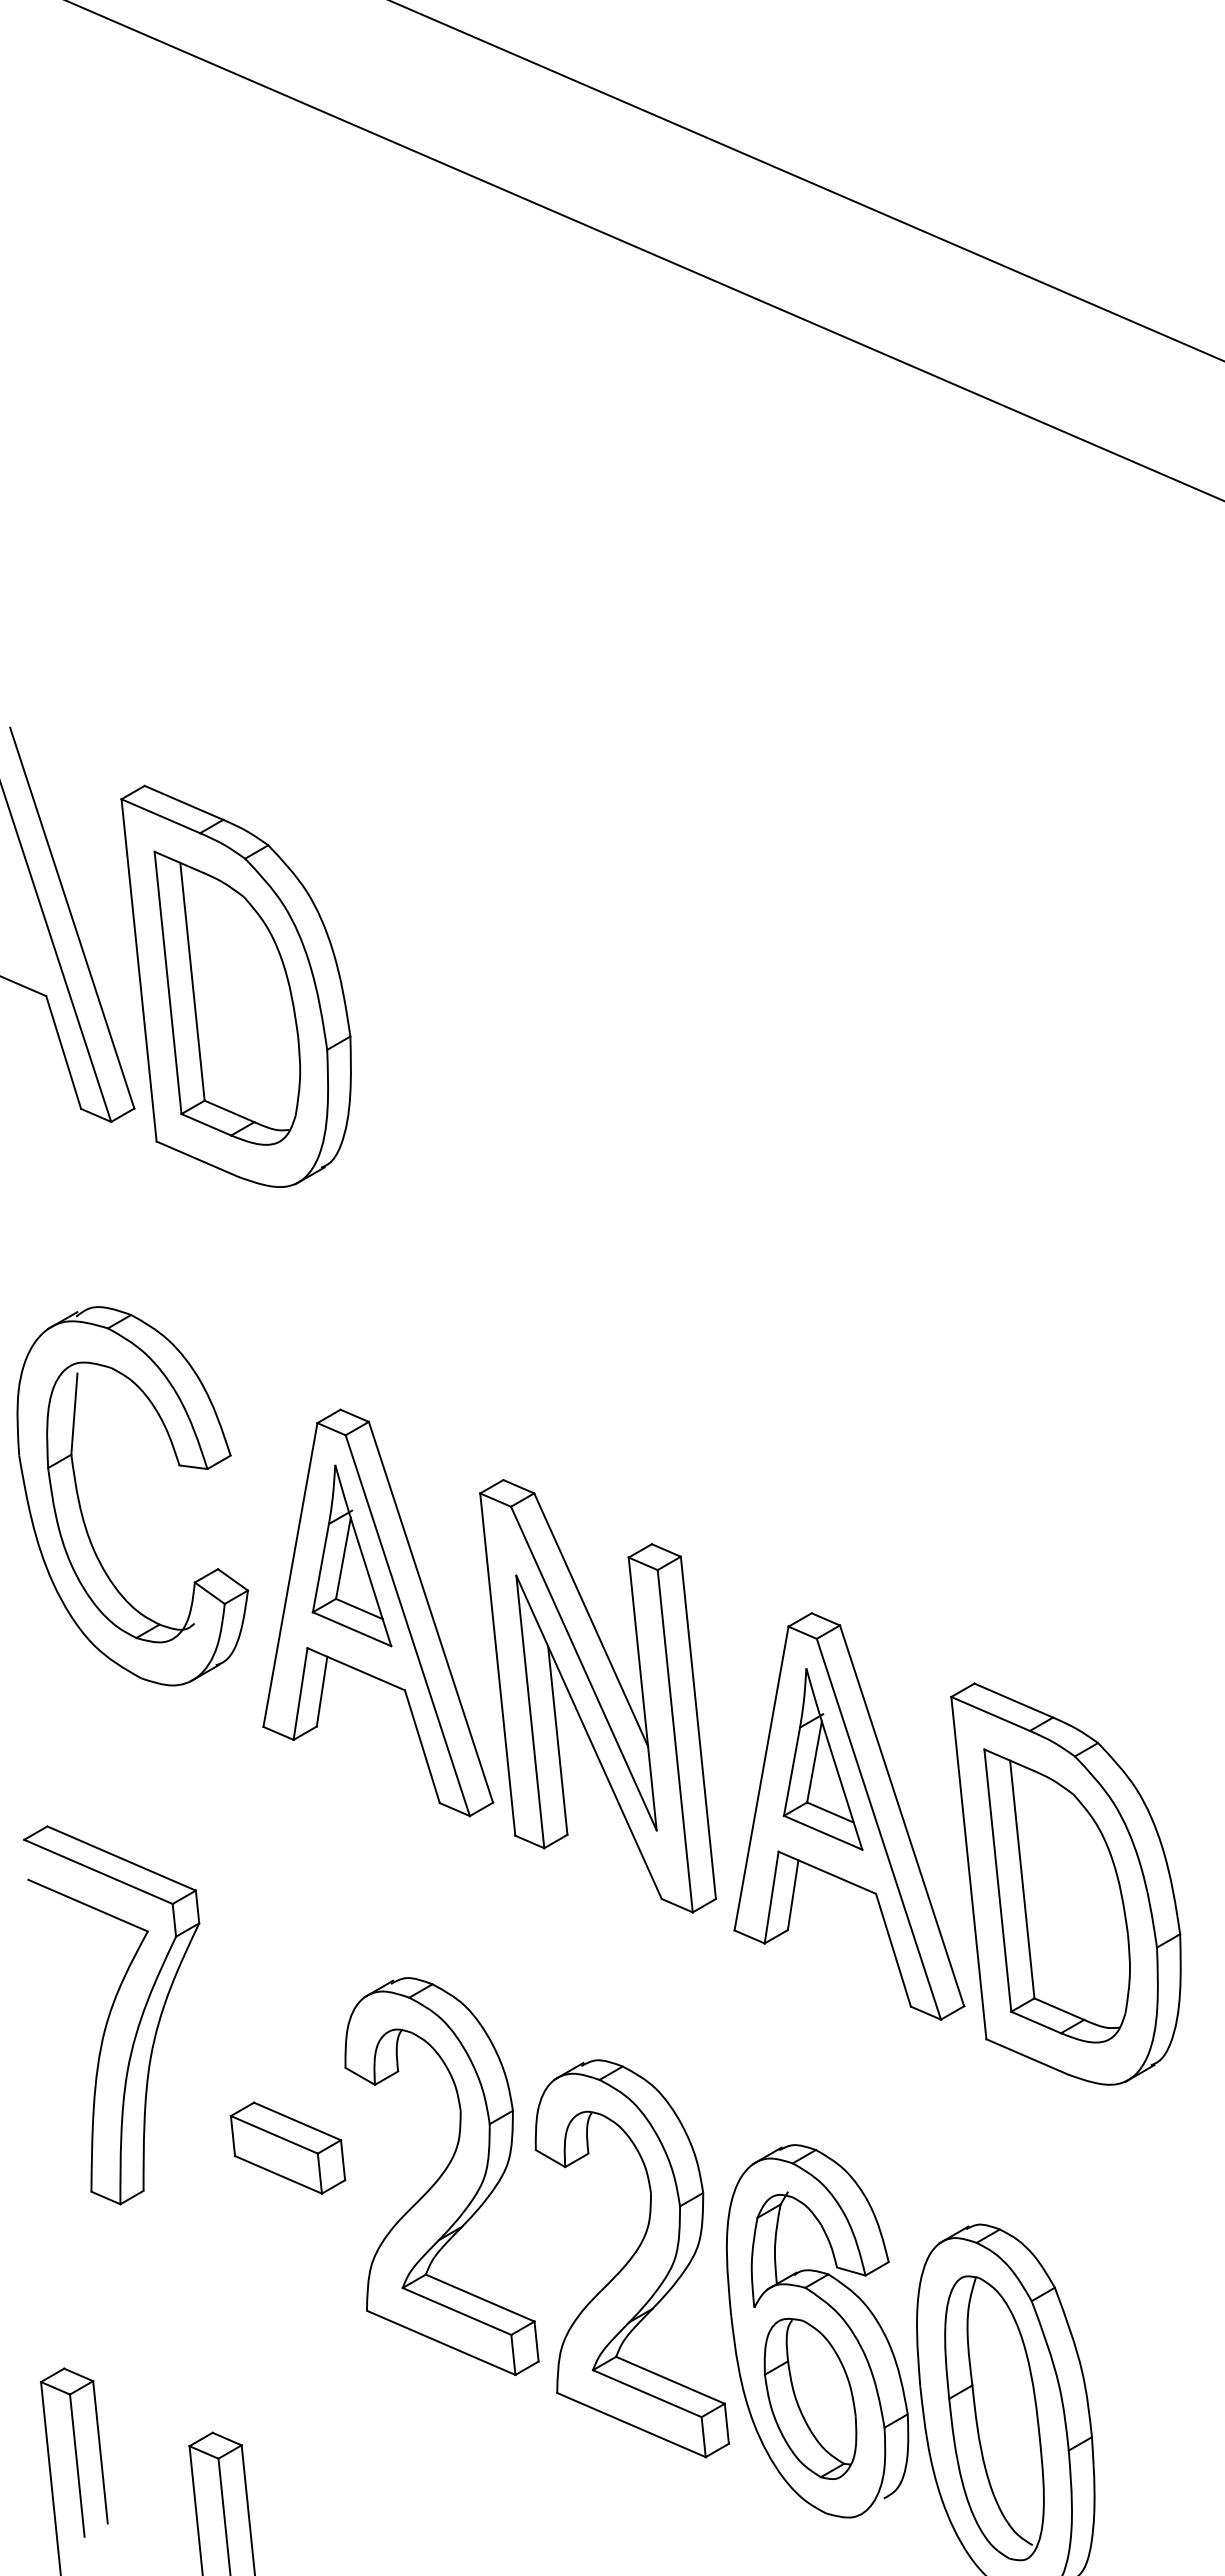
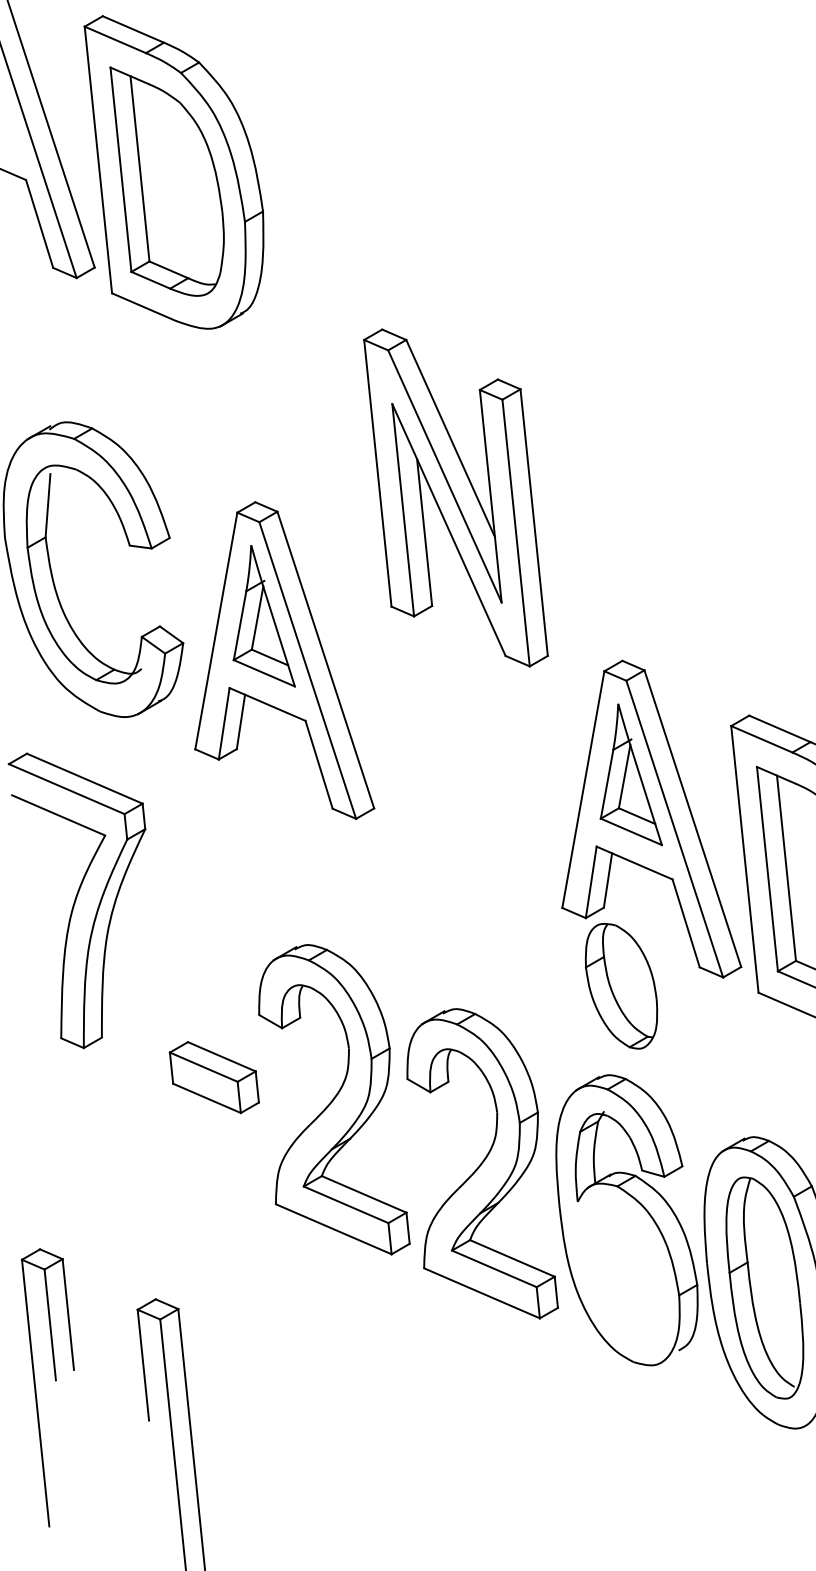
part: (597, 1696) -> (455, 498), moved
part: (111, 2015) -> (76, 900), moved
part: (810, 2398) -> (621, 985), moved

